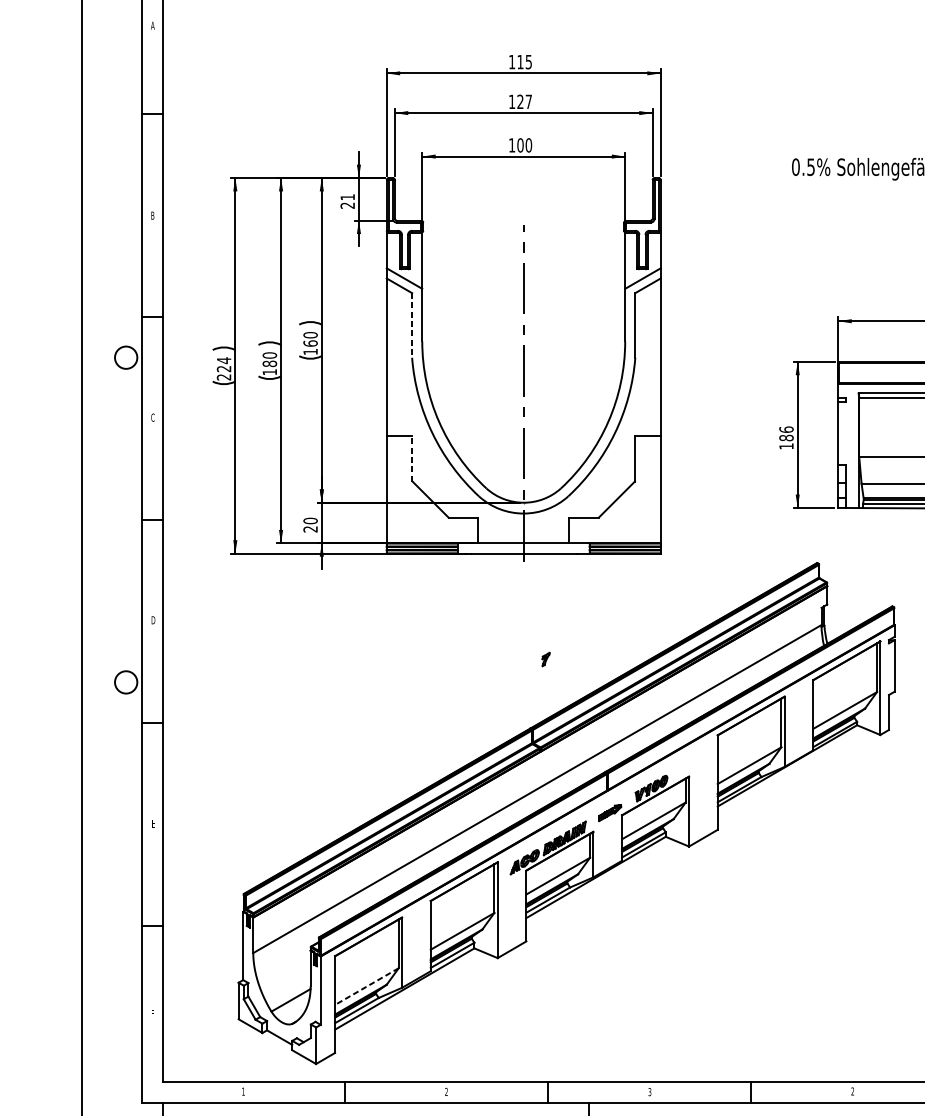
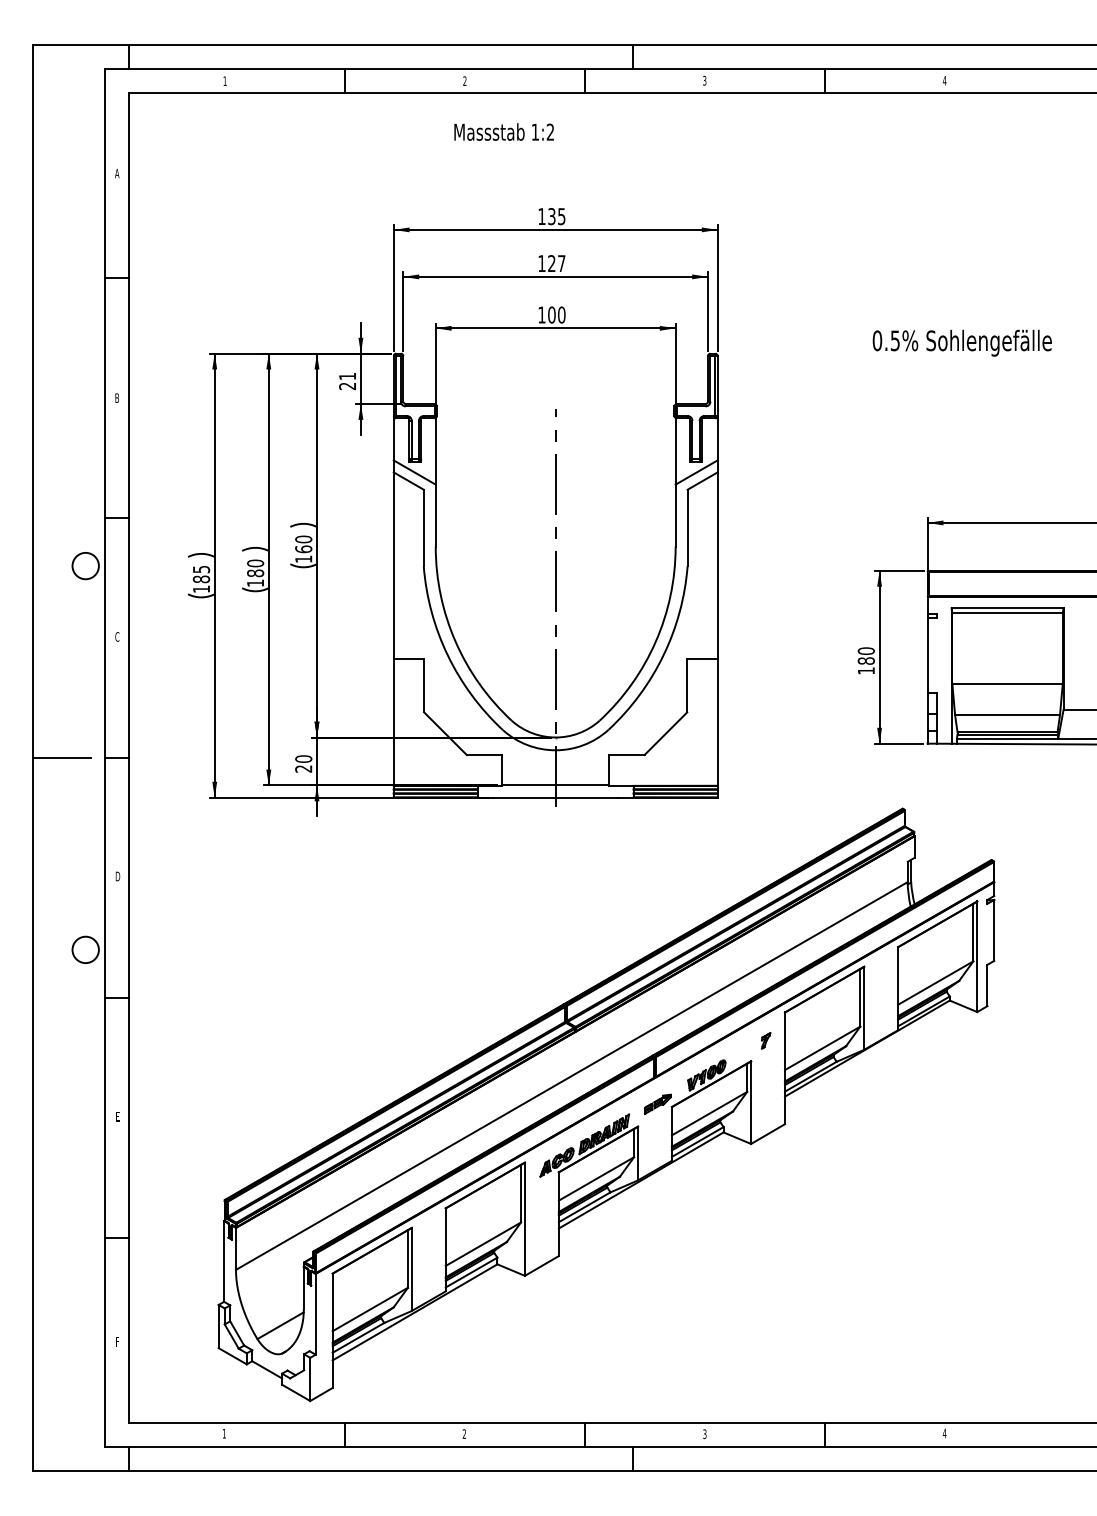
text: (520, 62) -> (551, 216), 115 -> 135
line: (411, 325) -> (423, 528), dashed -> solid
text: (224, 368) -> (201, 578), 224 -> 185
text: (785, 429) -> (865, 650), 186 -> 180
line: (412, 458) -> (424, 685), dashed -> solid
line: (105, 520) -> (61, 758), added
part: (546, 659) -> (766, 1040), moved
line: (366, 986) -> (369, 1309), dashed -> solid
text: (852, 1091) -> (944, 1433), 2 -> 4

